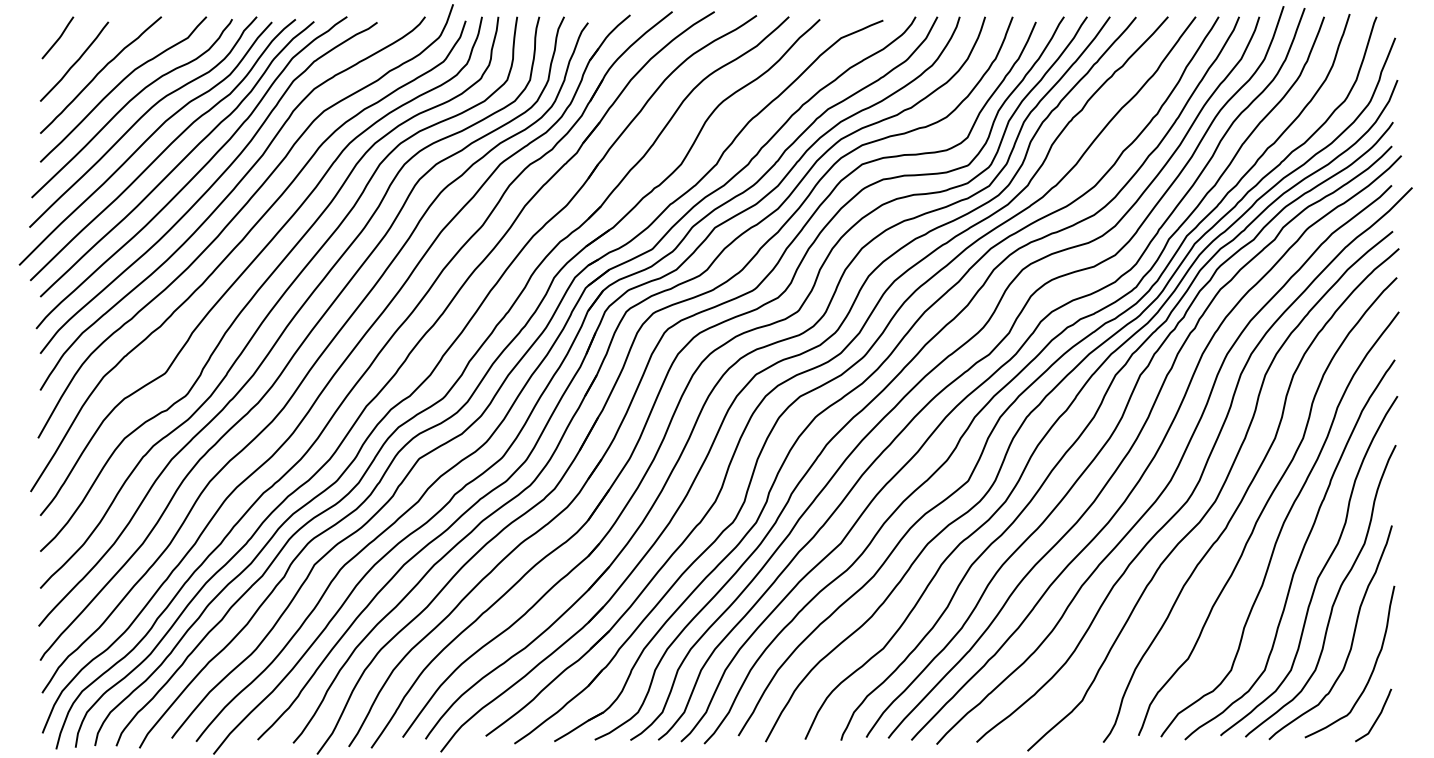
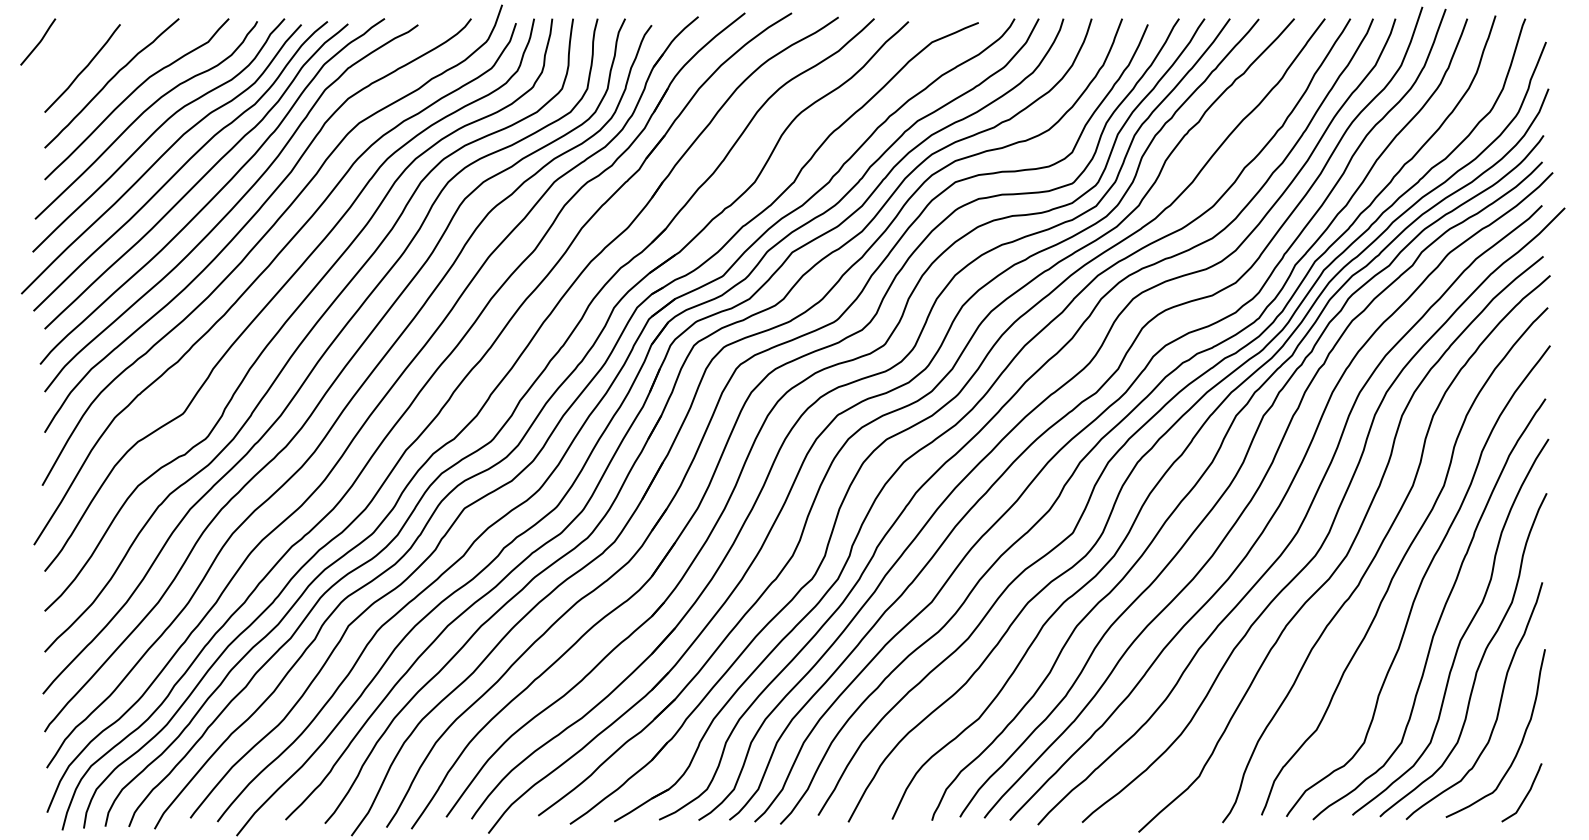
line: (59, 37) -> (39, 41), moved

